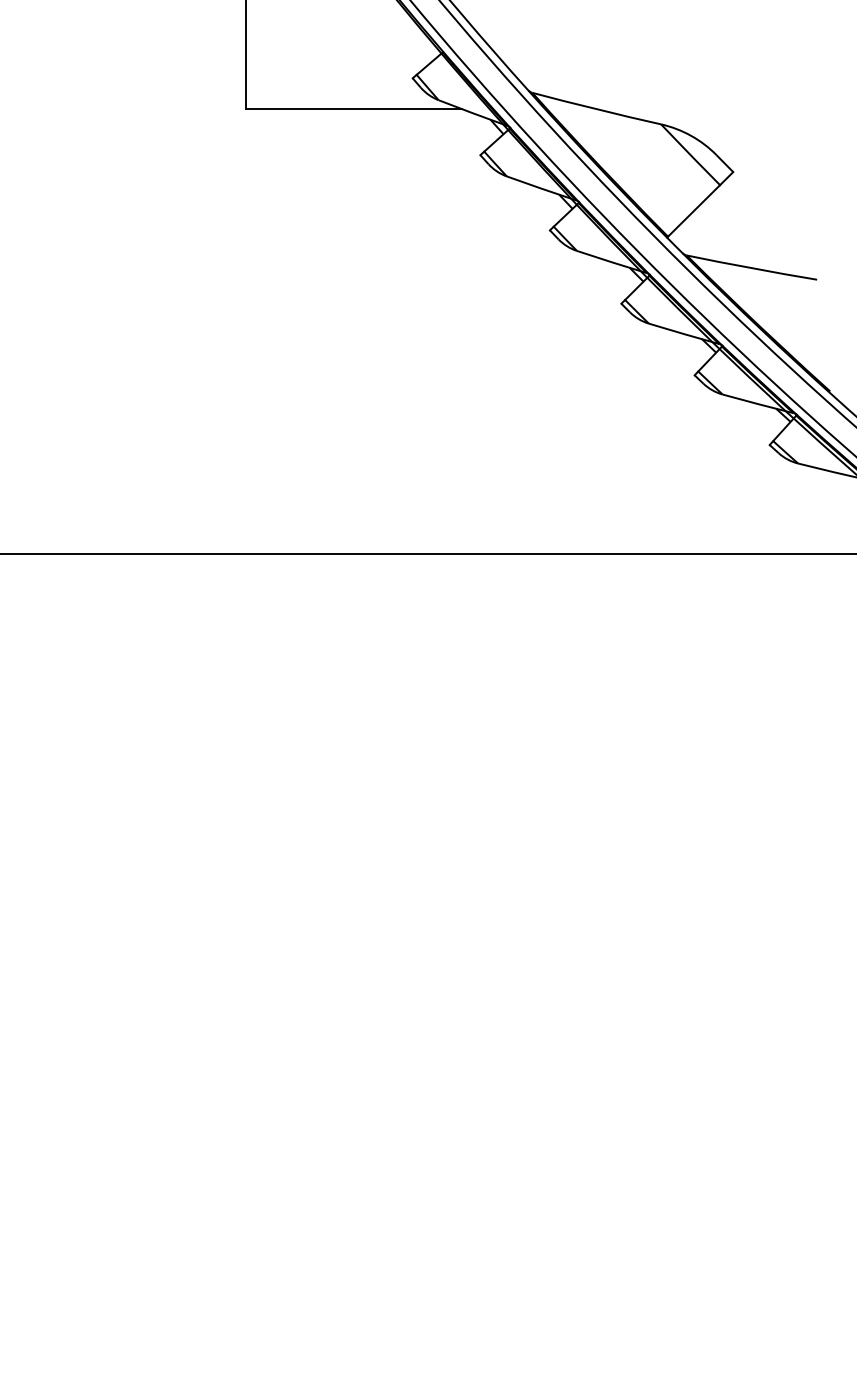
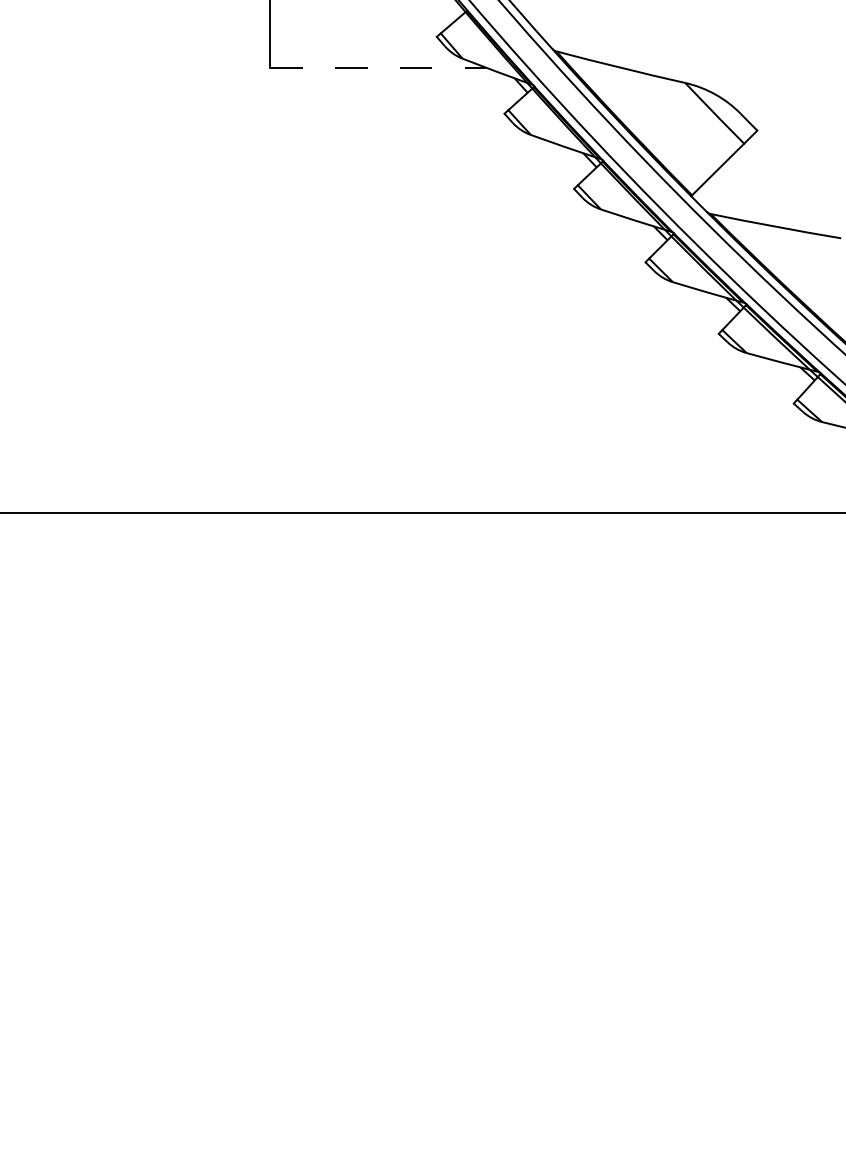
line: (354, 109) -> (378, 68), solid -> dashed

